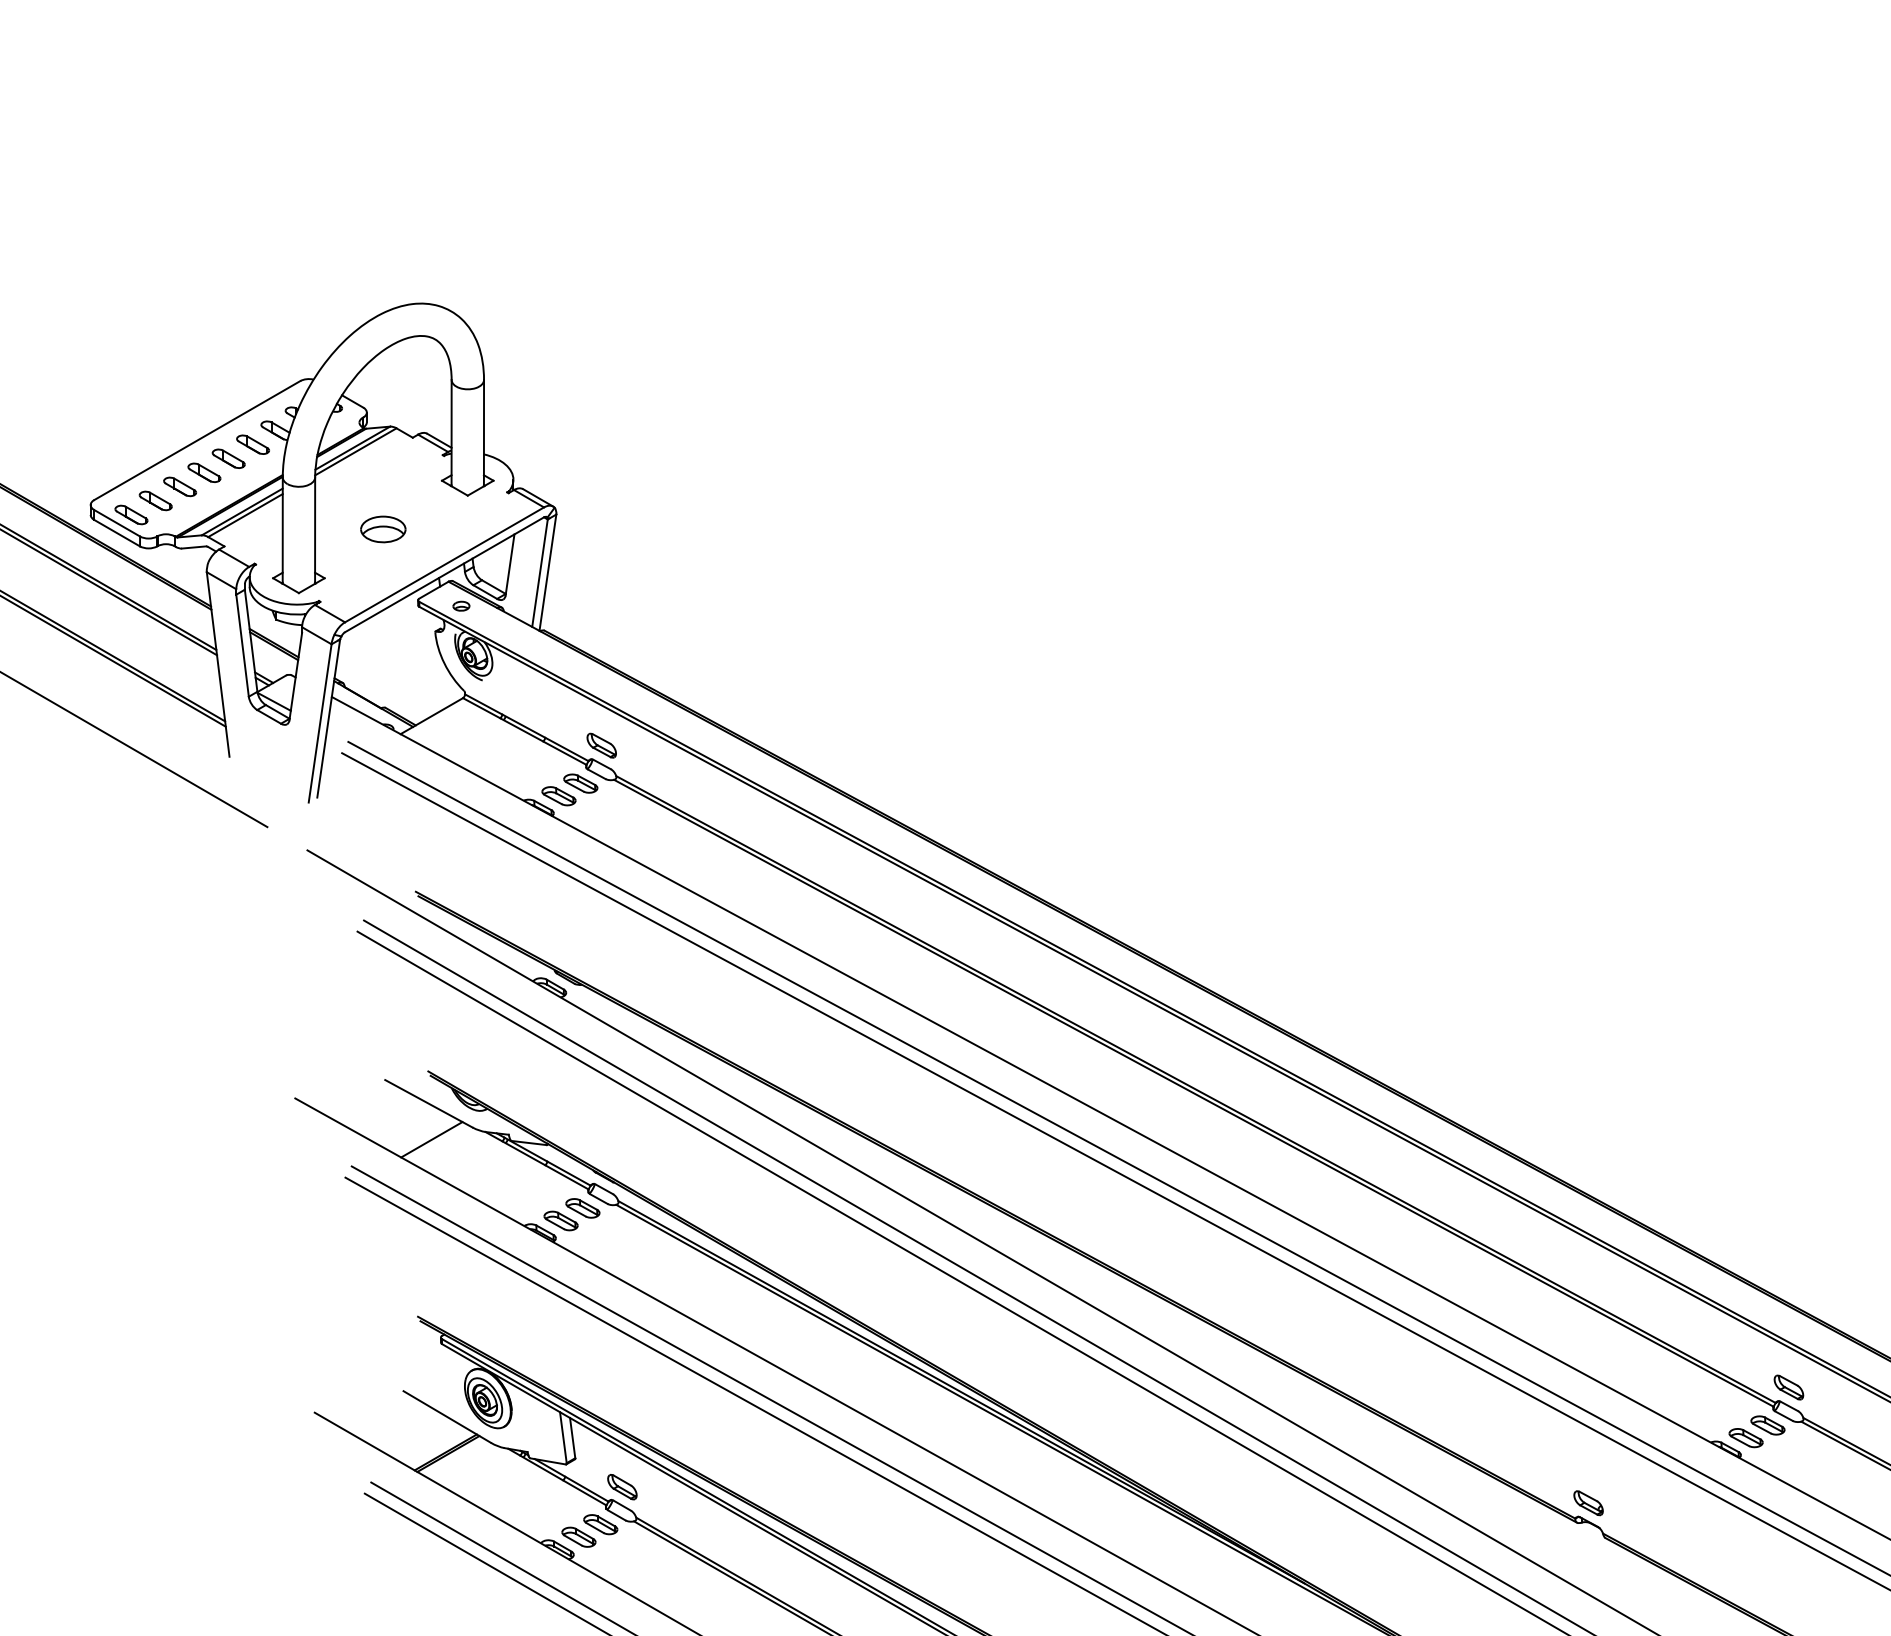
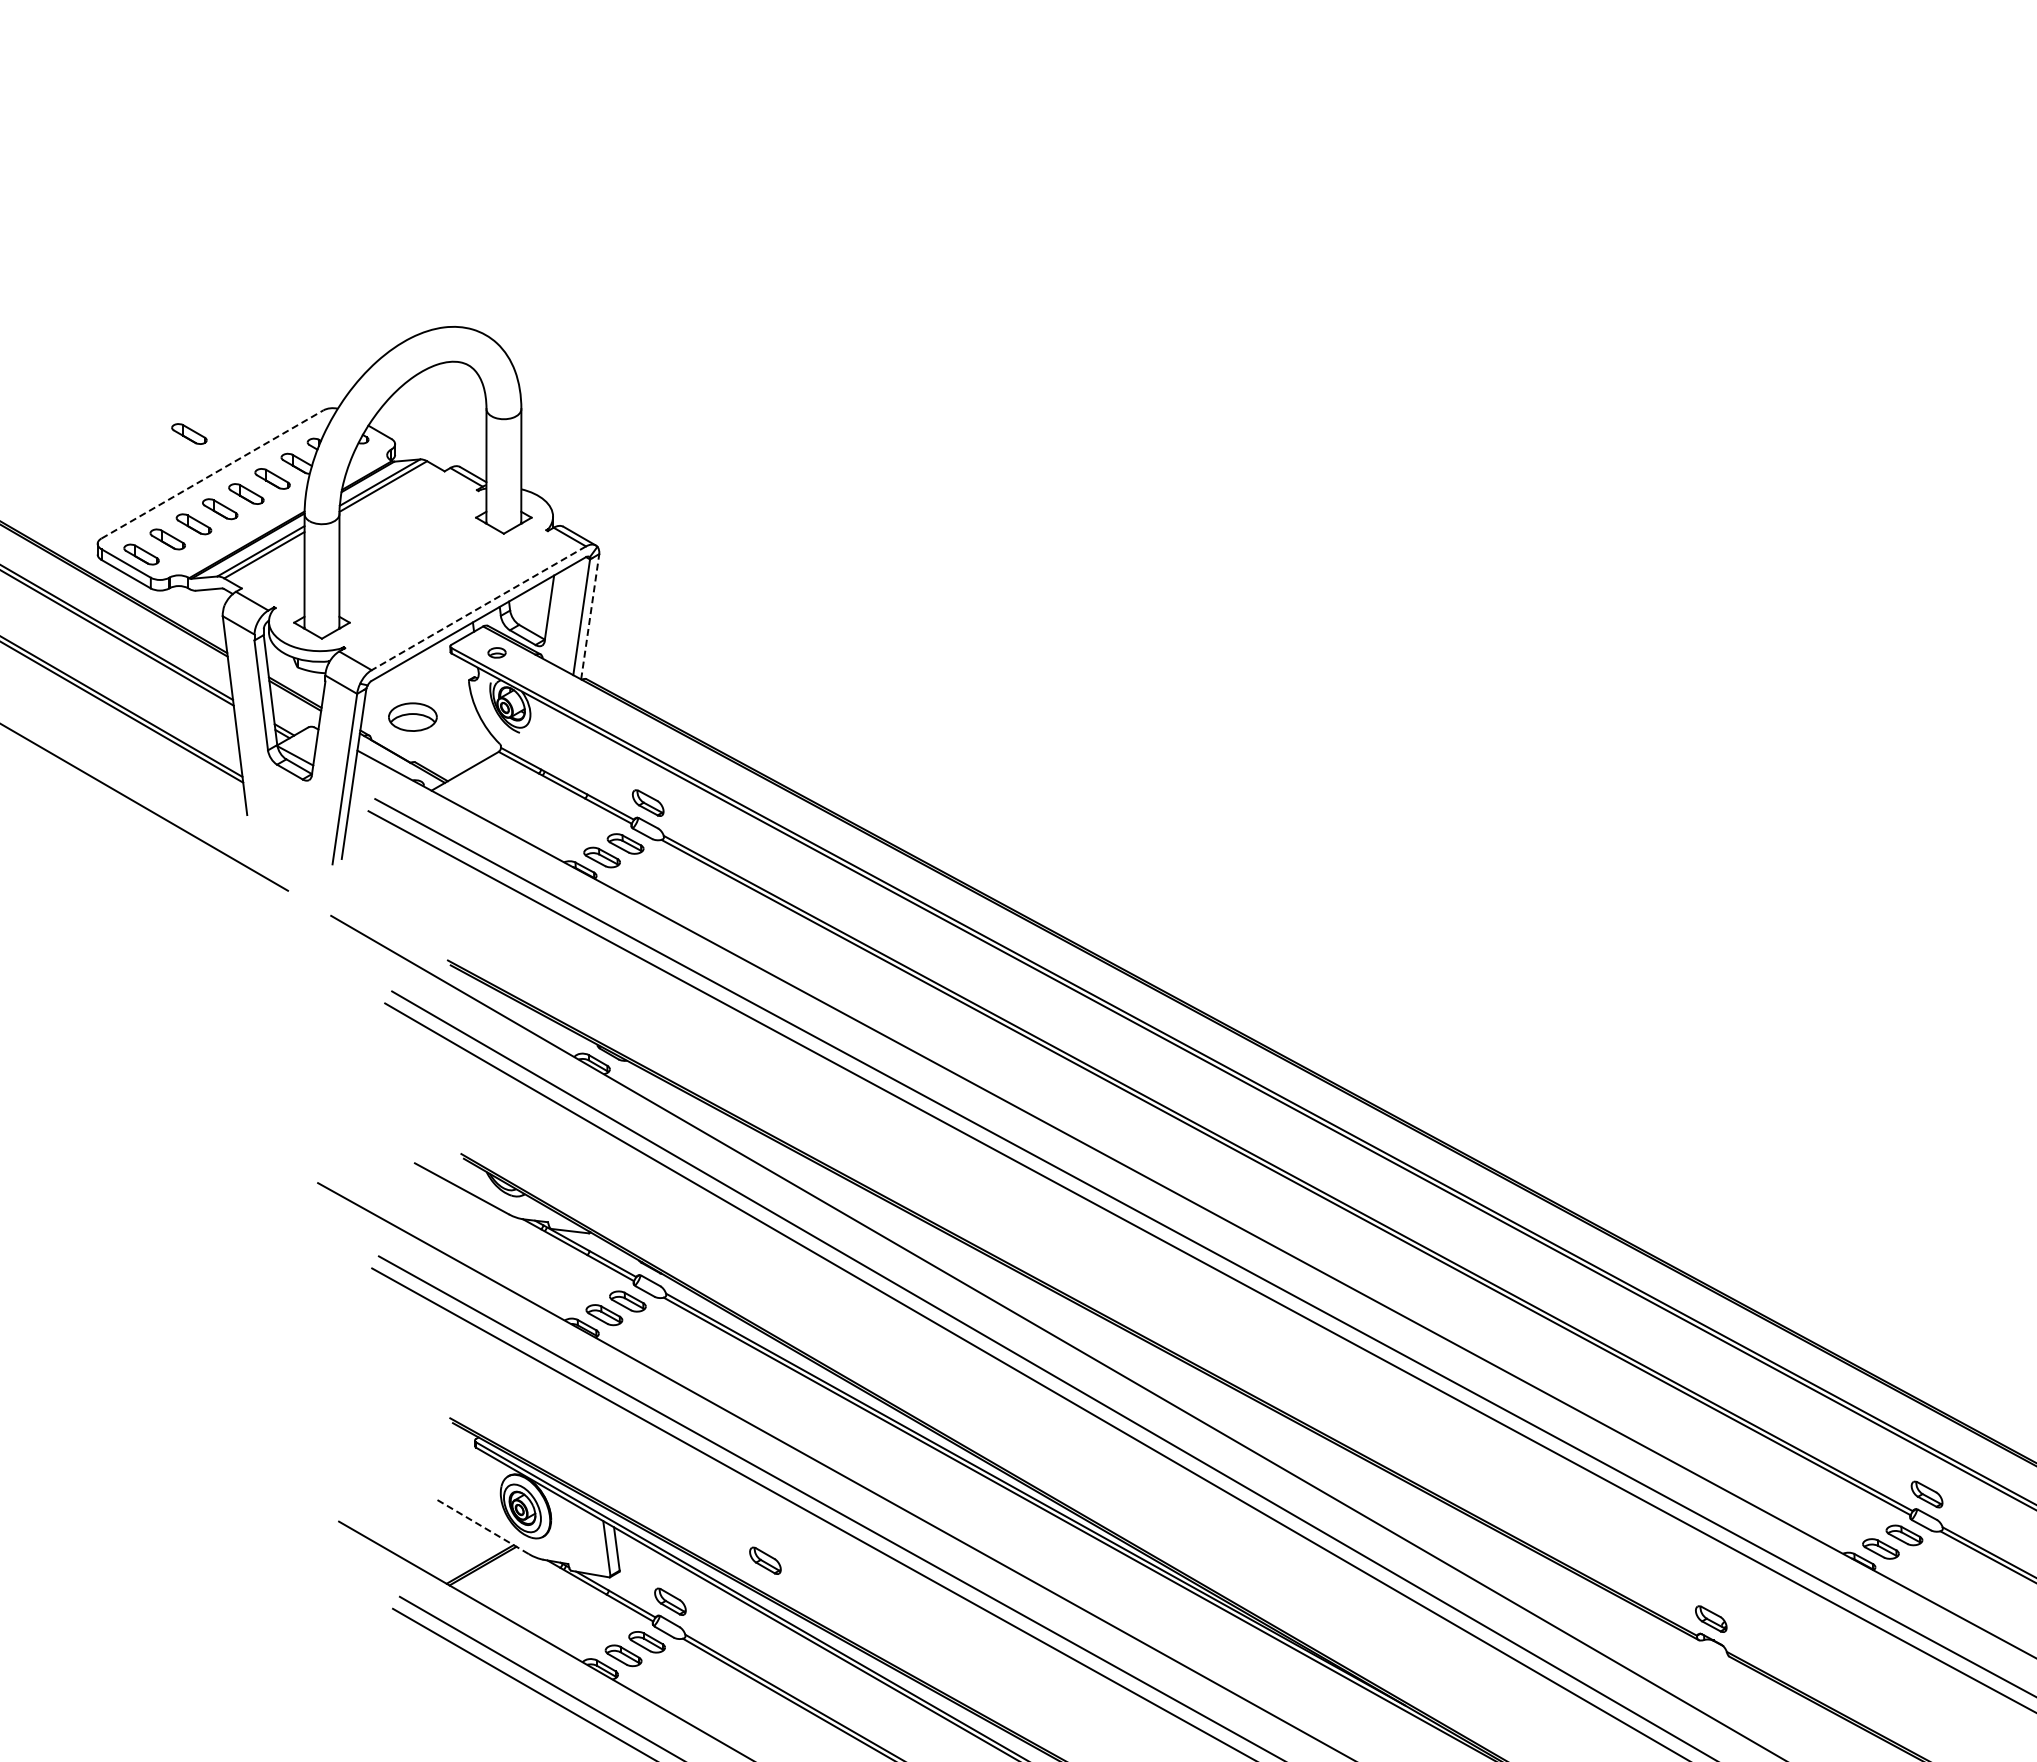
part: (175, 402) -> (189, 433), added
line: (197, 440) -> (212, 474), solid -> dashed
part: (382, 528) -> (412, 716), moved
line: (444, 565) -> (478, 608), solid -> dashed
line: (548, 572) -> (590, 616), solid -> dashed
line: (432, 1139) -> (465, 1227), removed
line: (447, 1417) -> (481, 1526), solid -> dashed
part: (710, 1448) -> (765, 1560), added

